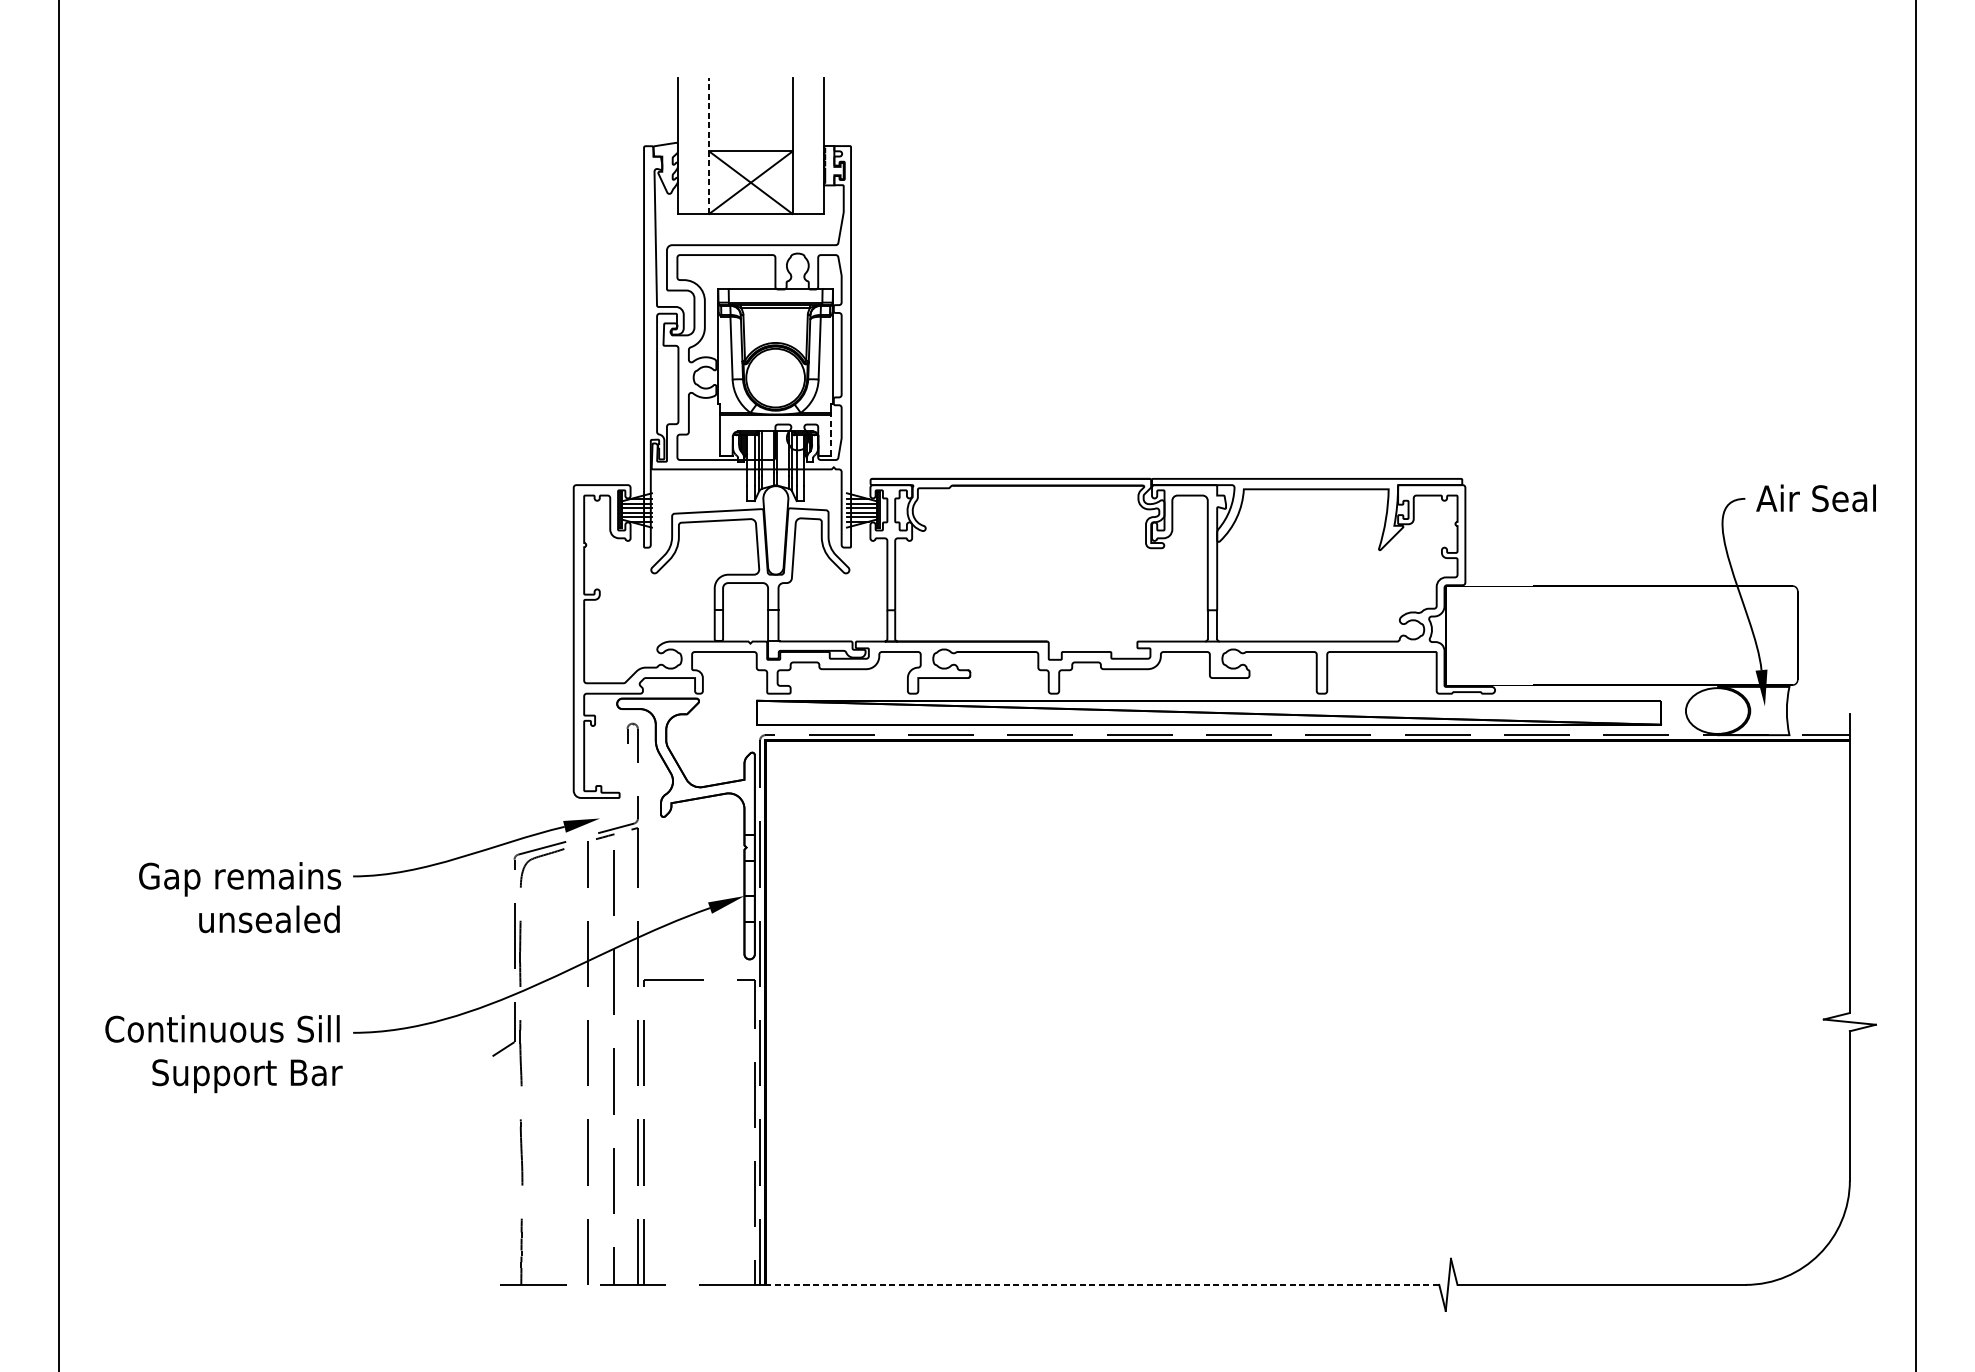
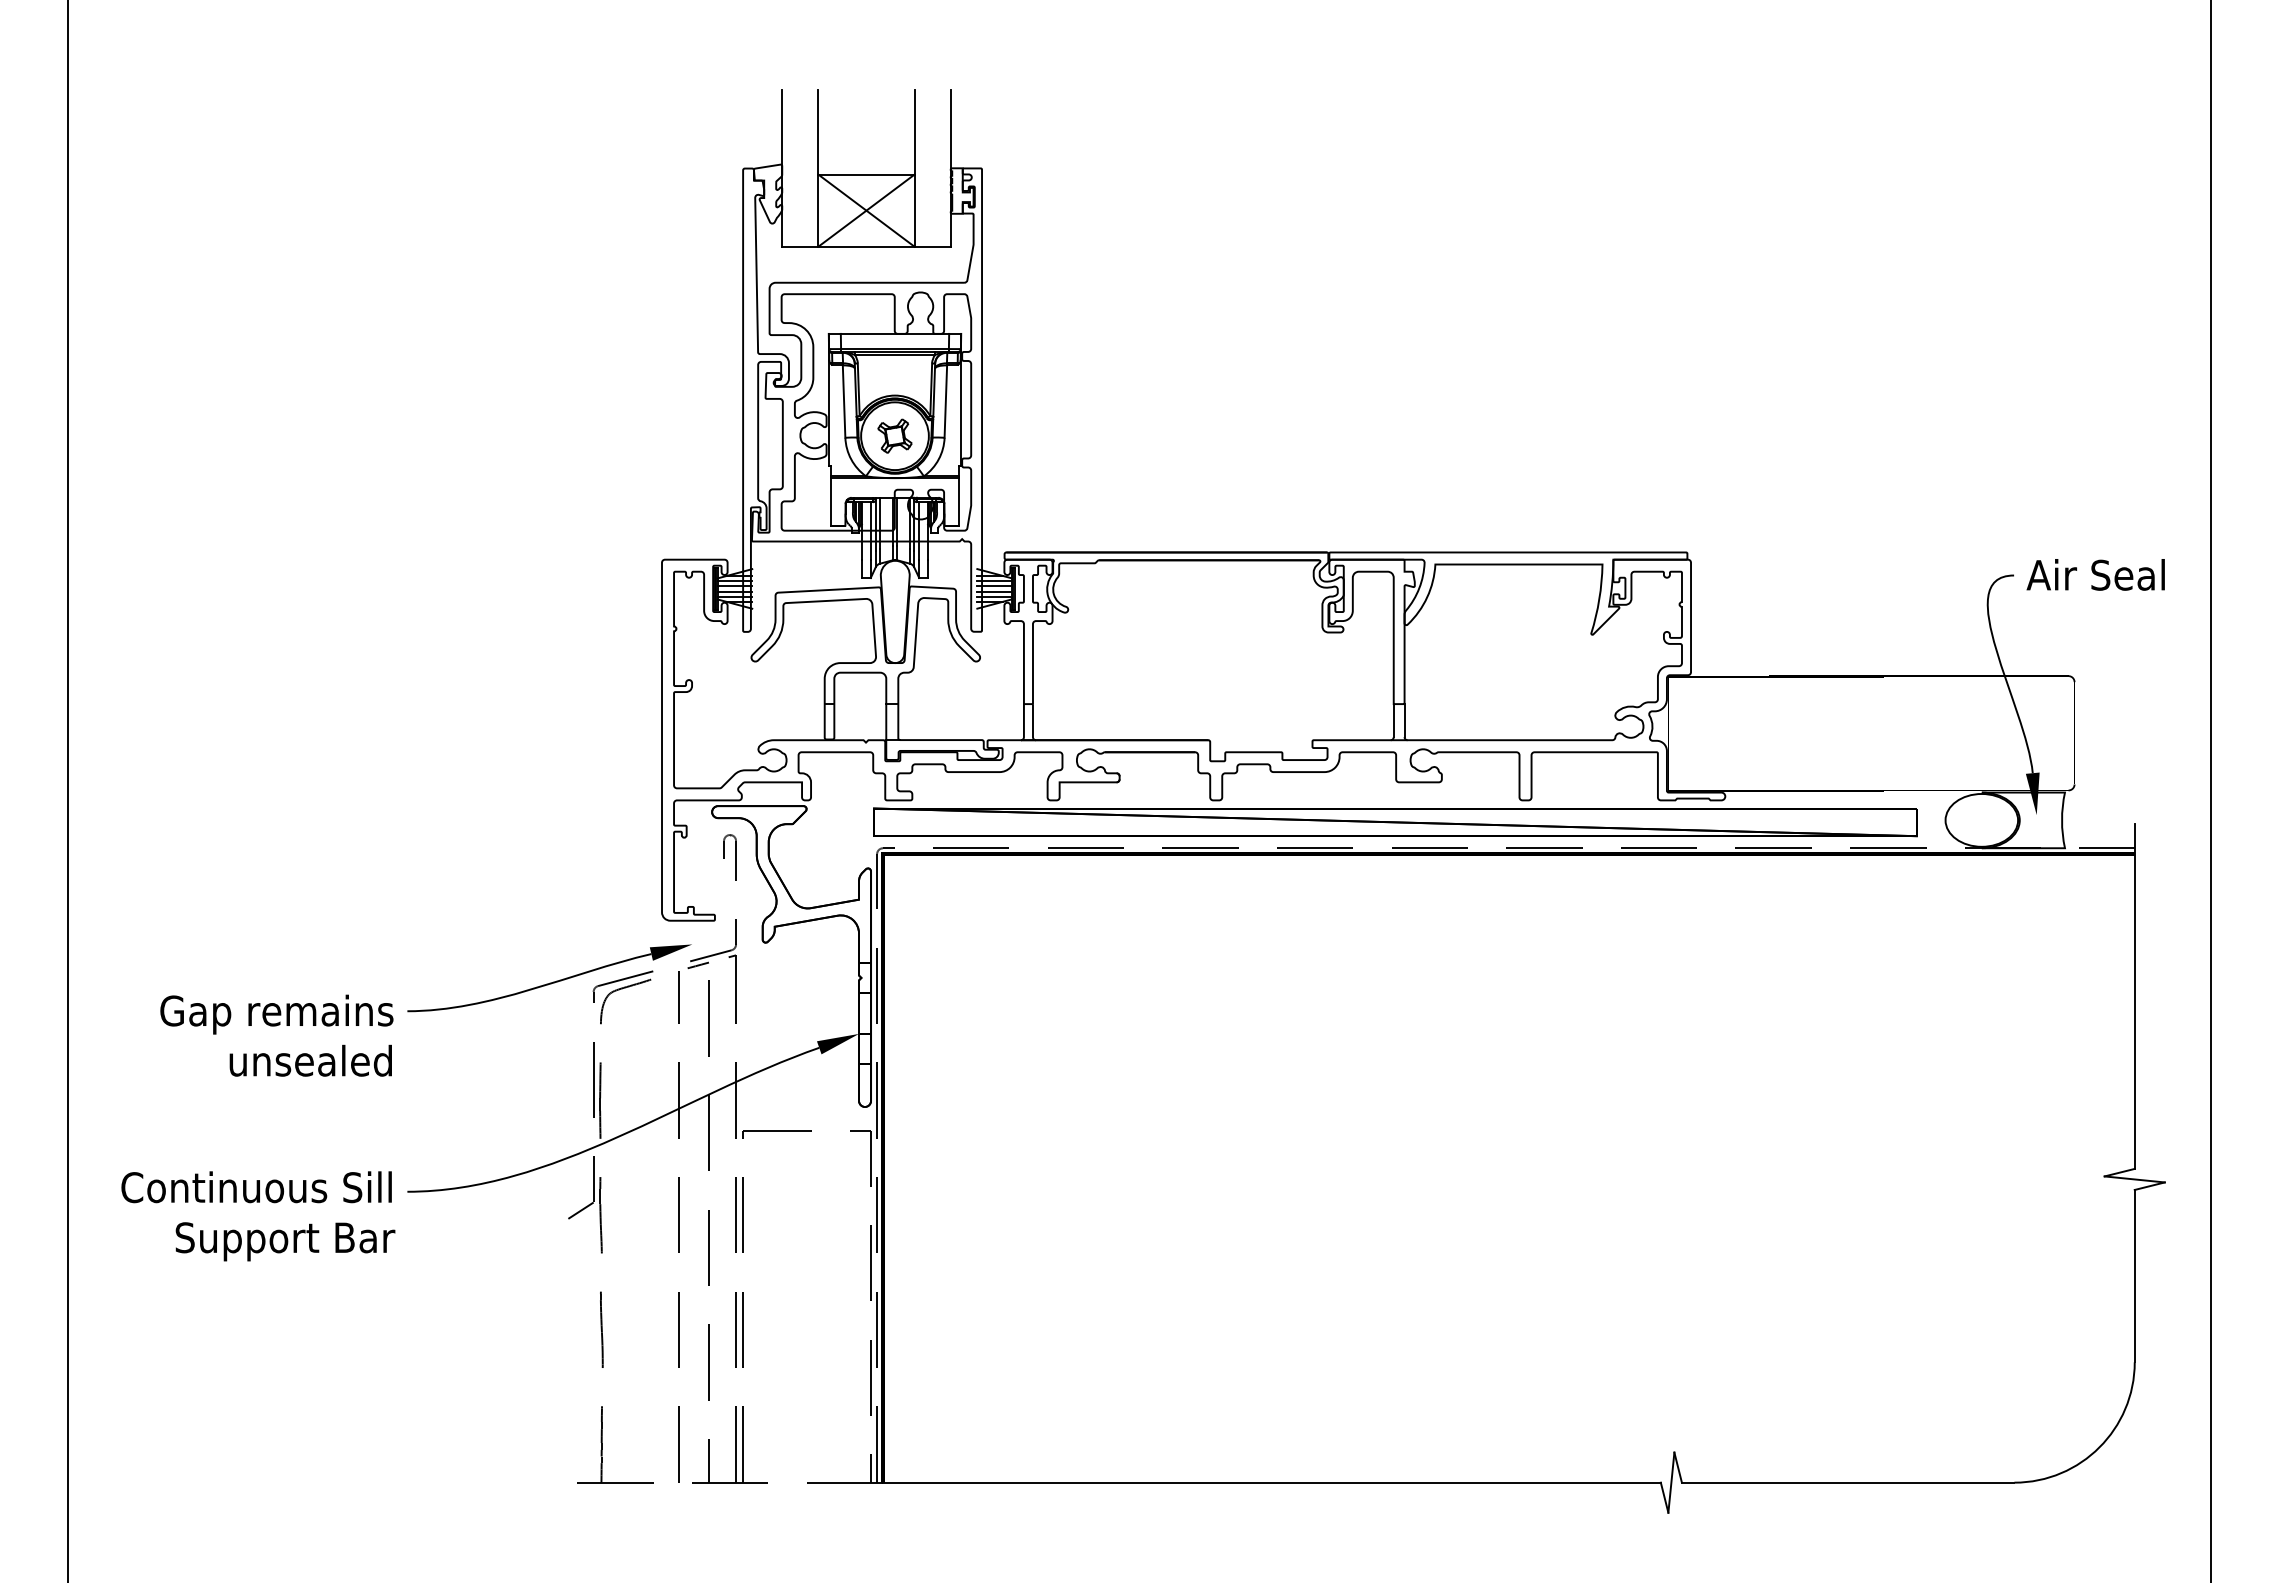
line: (709, 146) -> (818, 168), dashed -> solid
part: (775, 377) -> (894, 435), added
line: (831, 434) -> (959, 501), dashed -> solid
line: (1101, 1284) -> (1271, 1482), dashed -> solid

